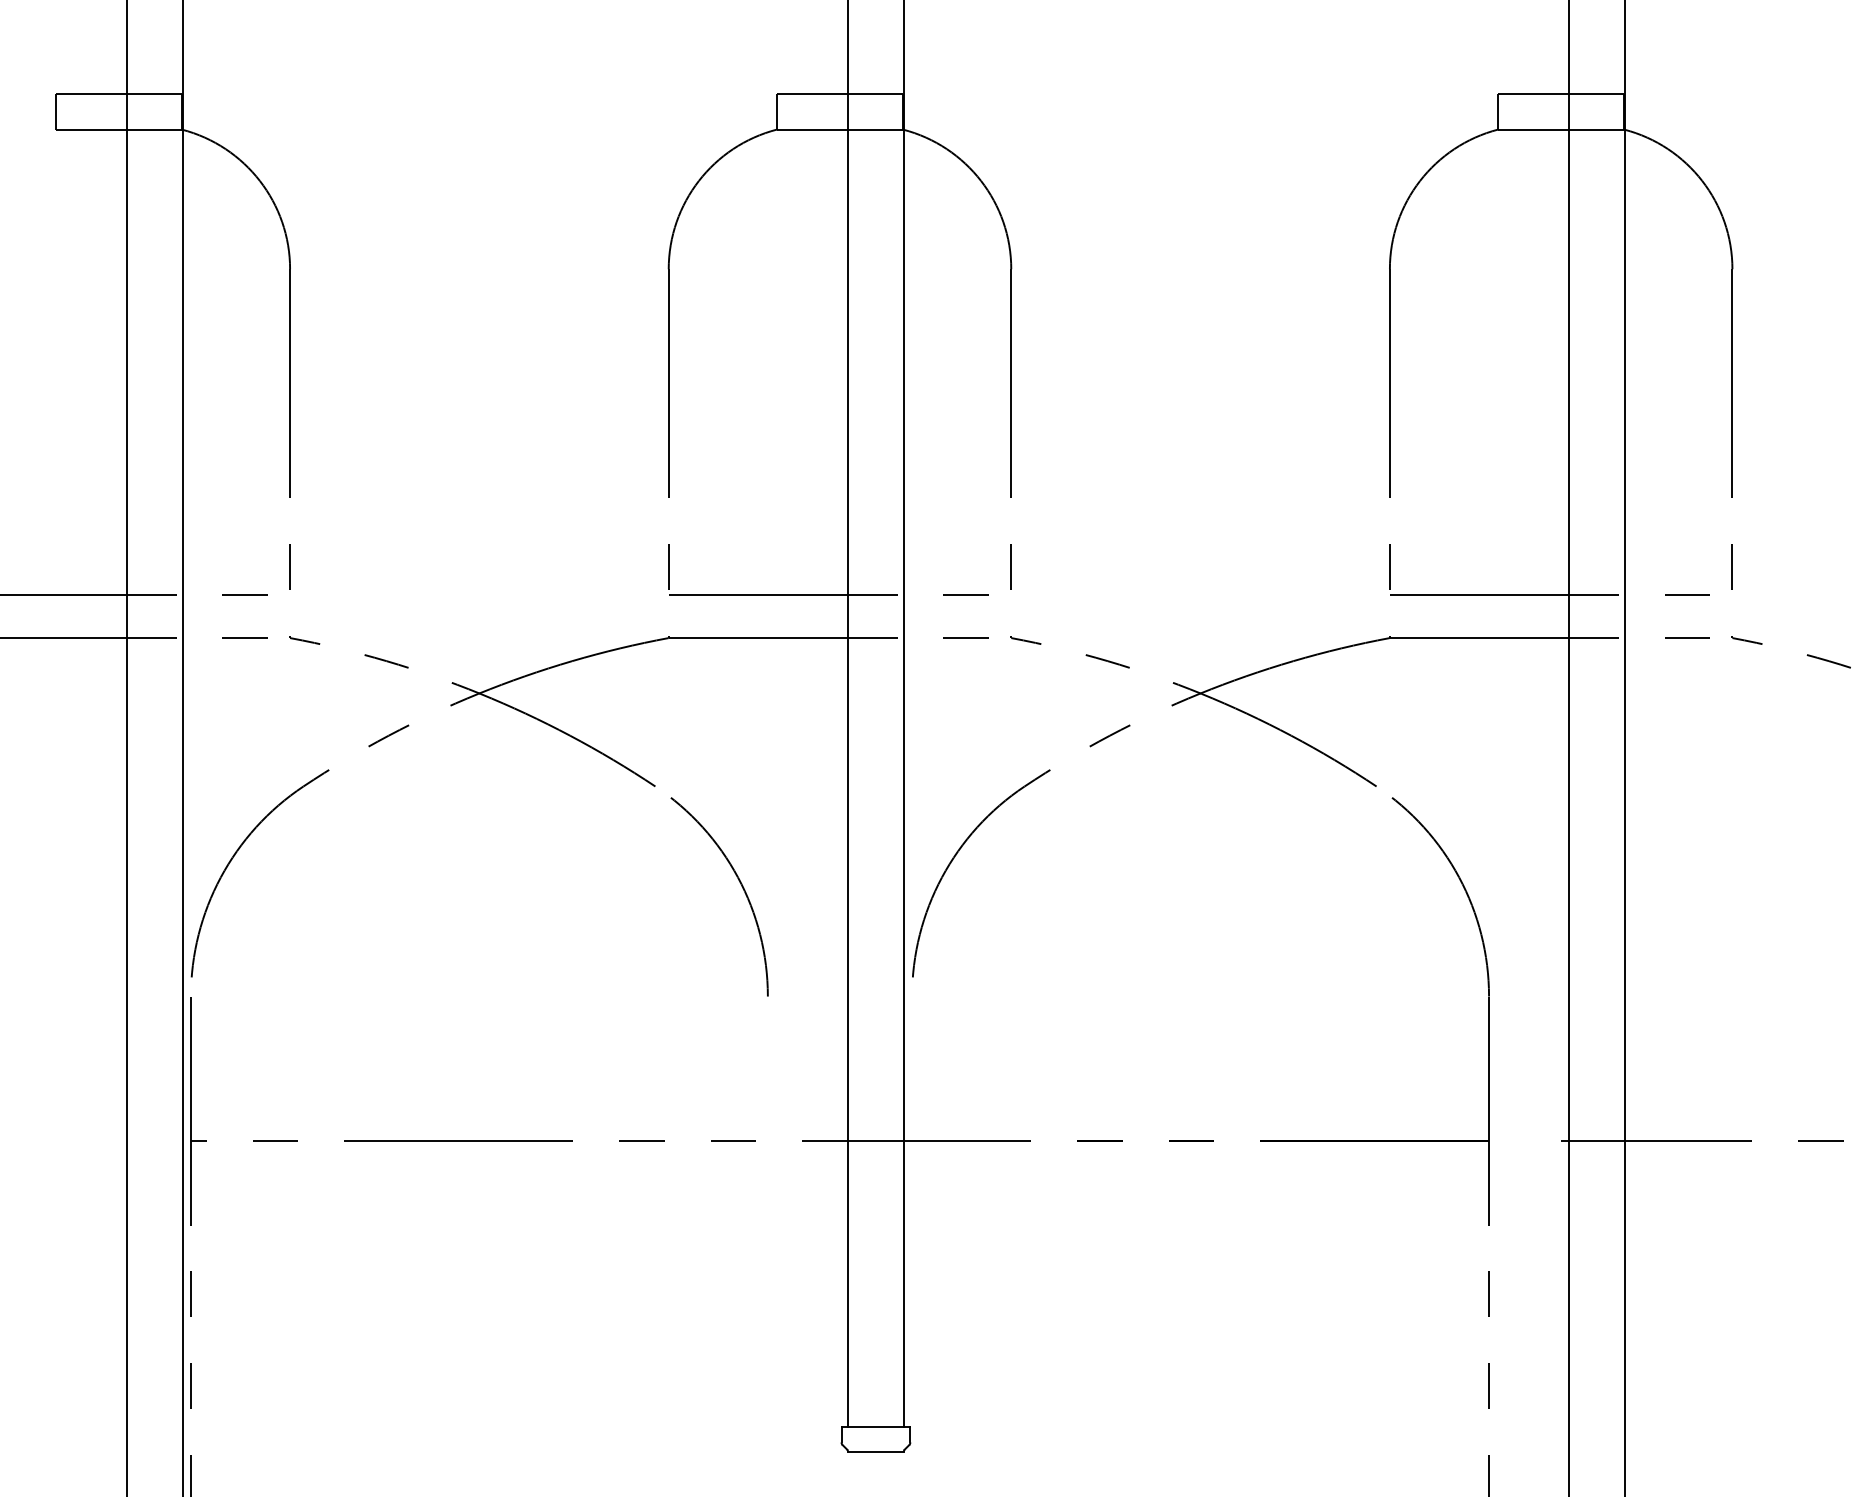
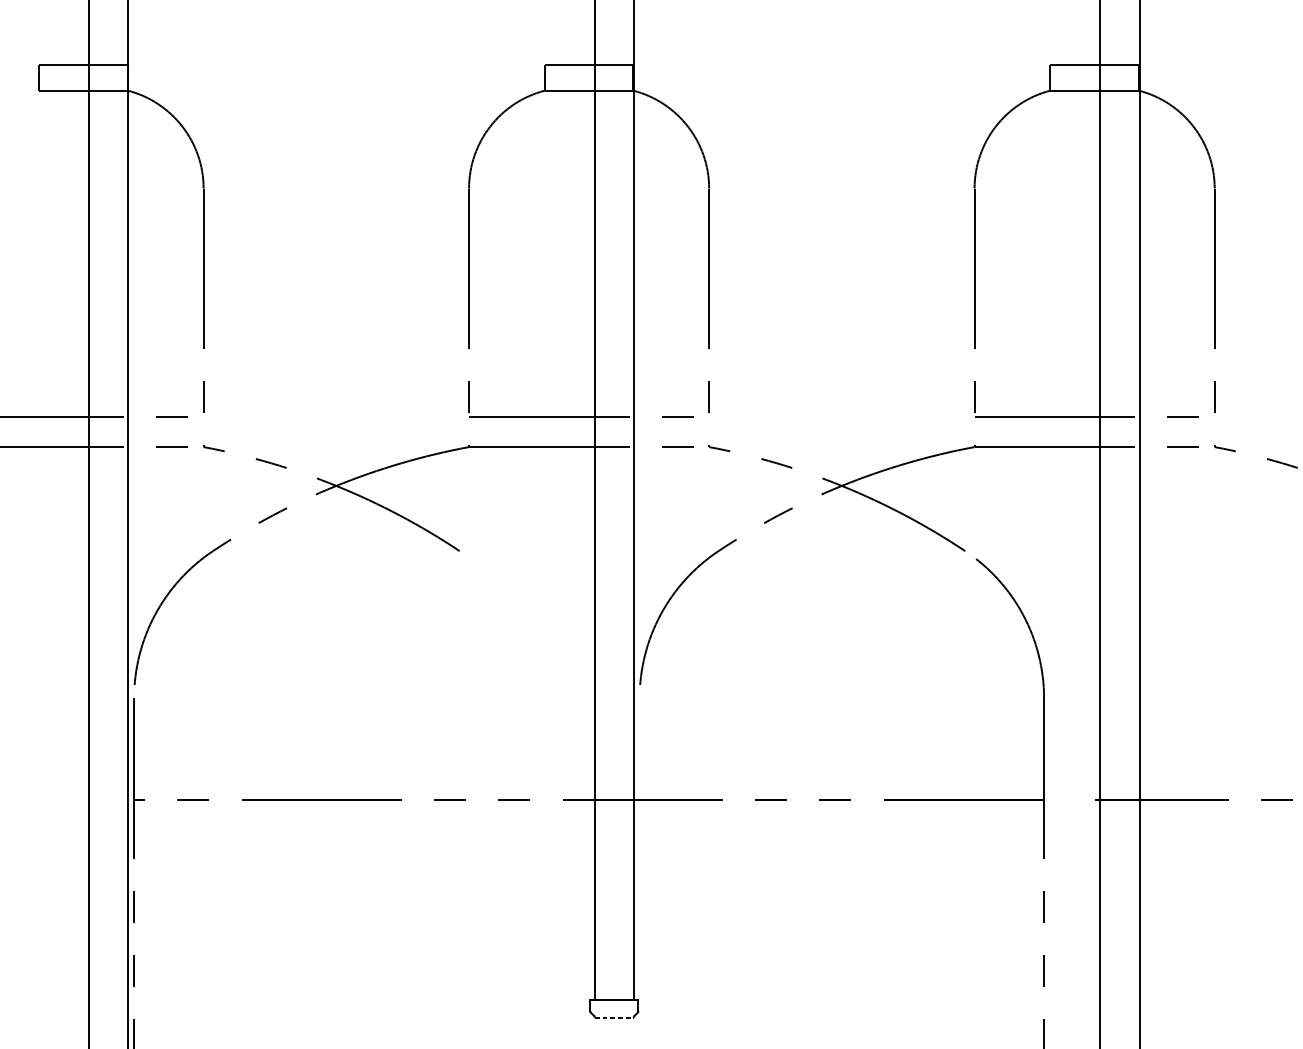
arc: (741, 886) -> (520, 621), removed
line: (875, 1452) -> (613, 1018), solid -> dashed

